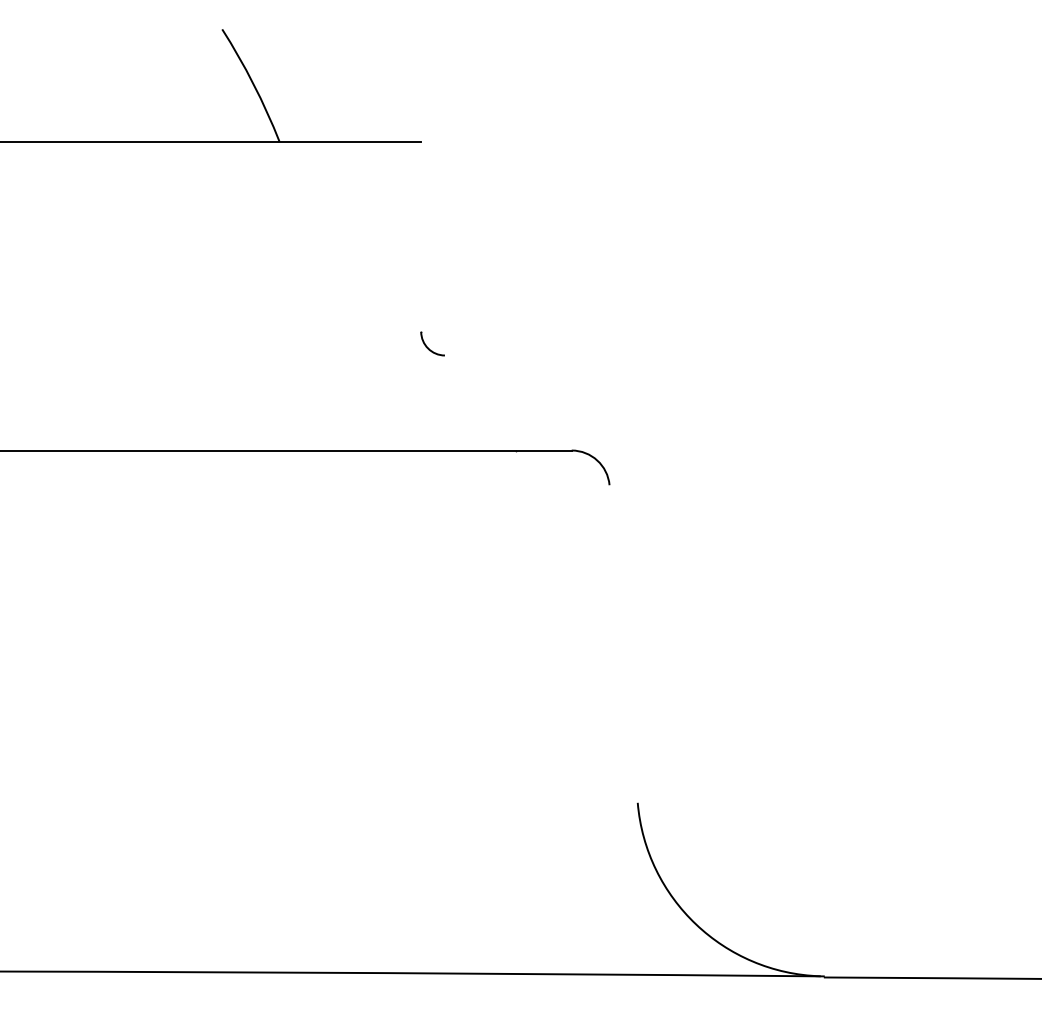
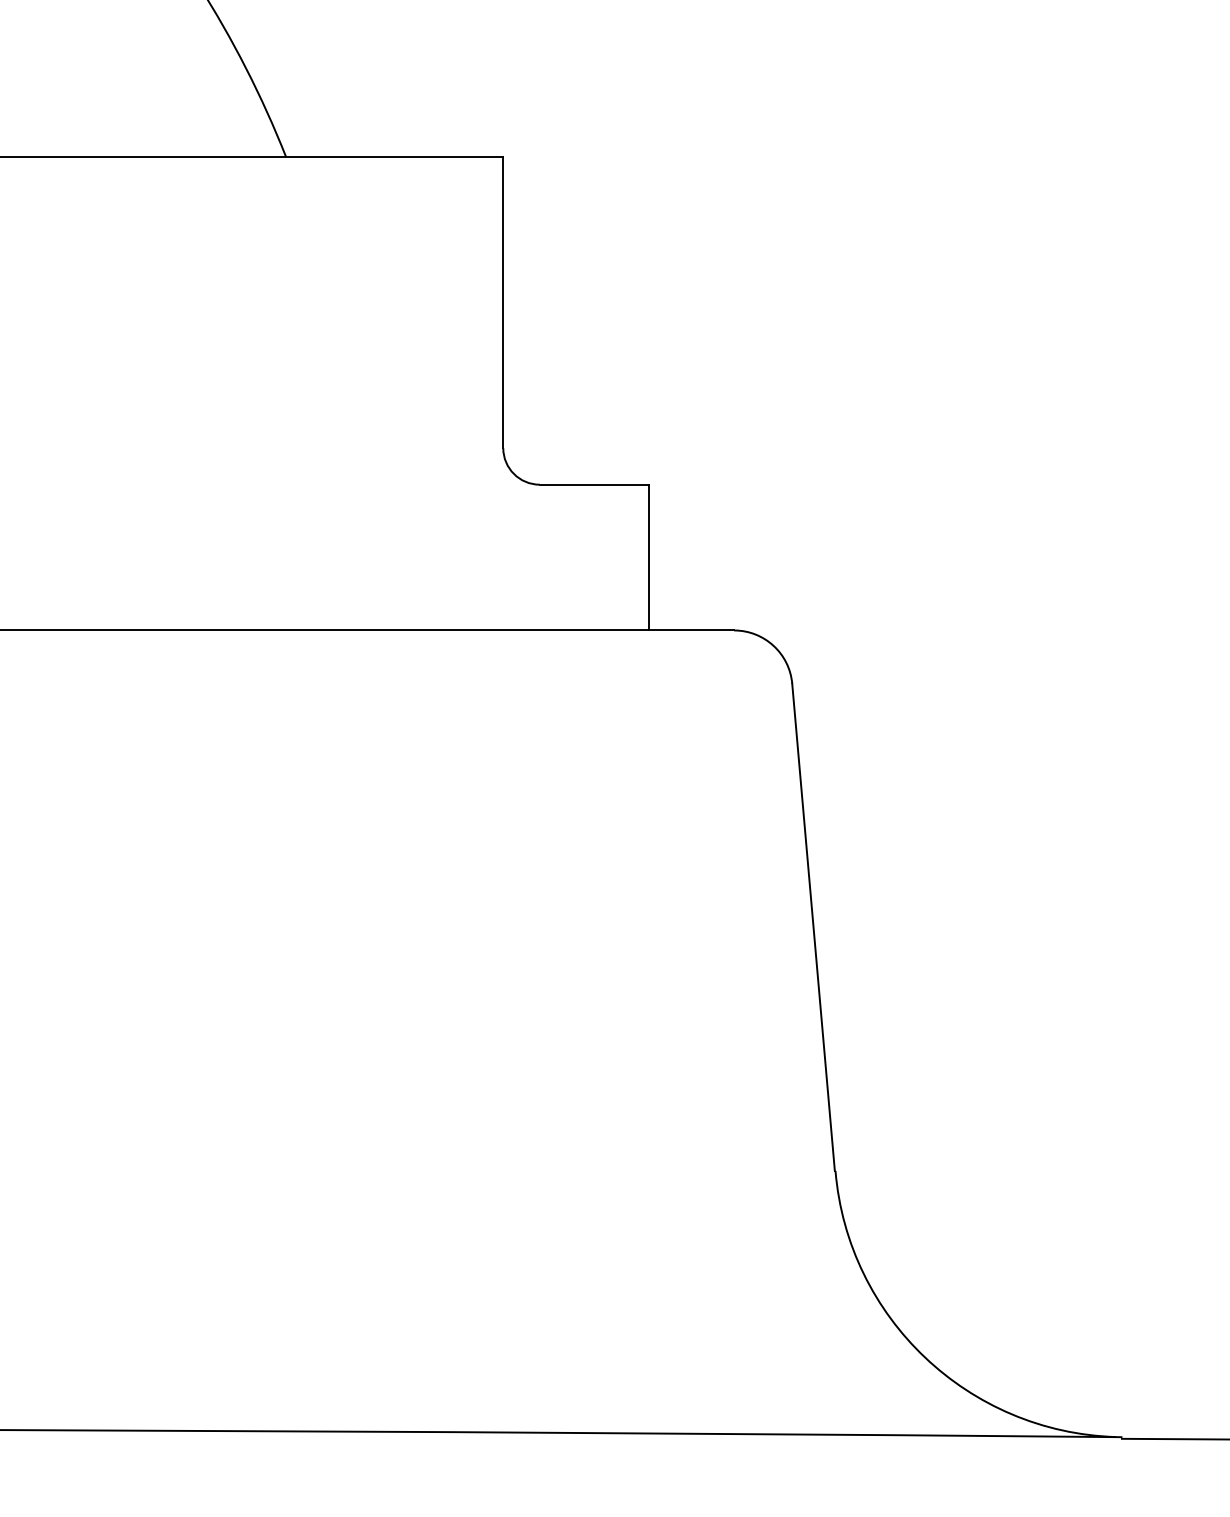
line: (480, 355) -> (594, 484), added
line: (623, 643) -> (813, 926), added

